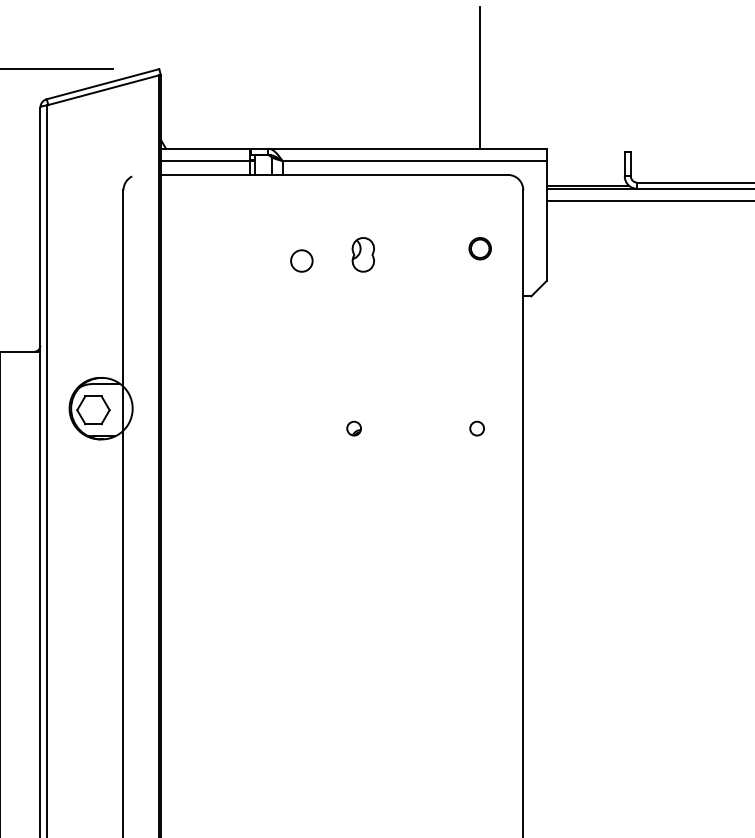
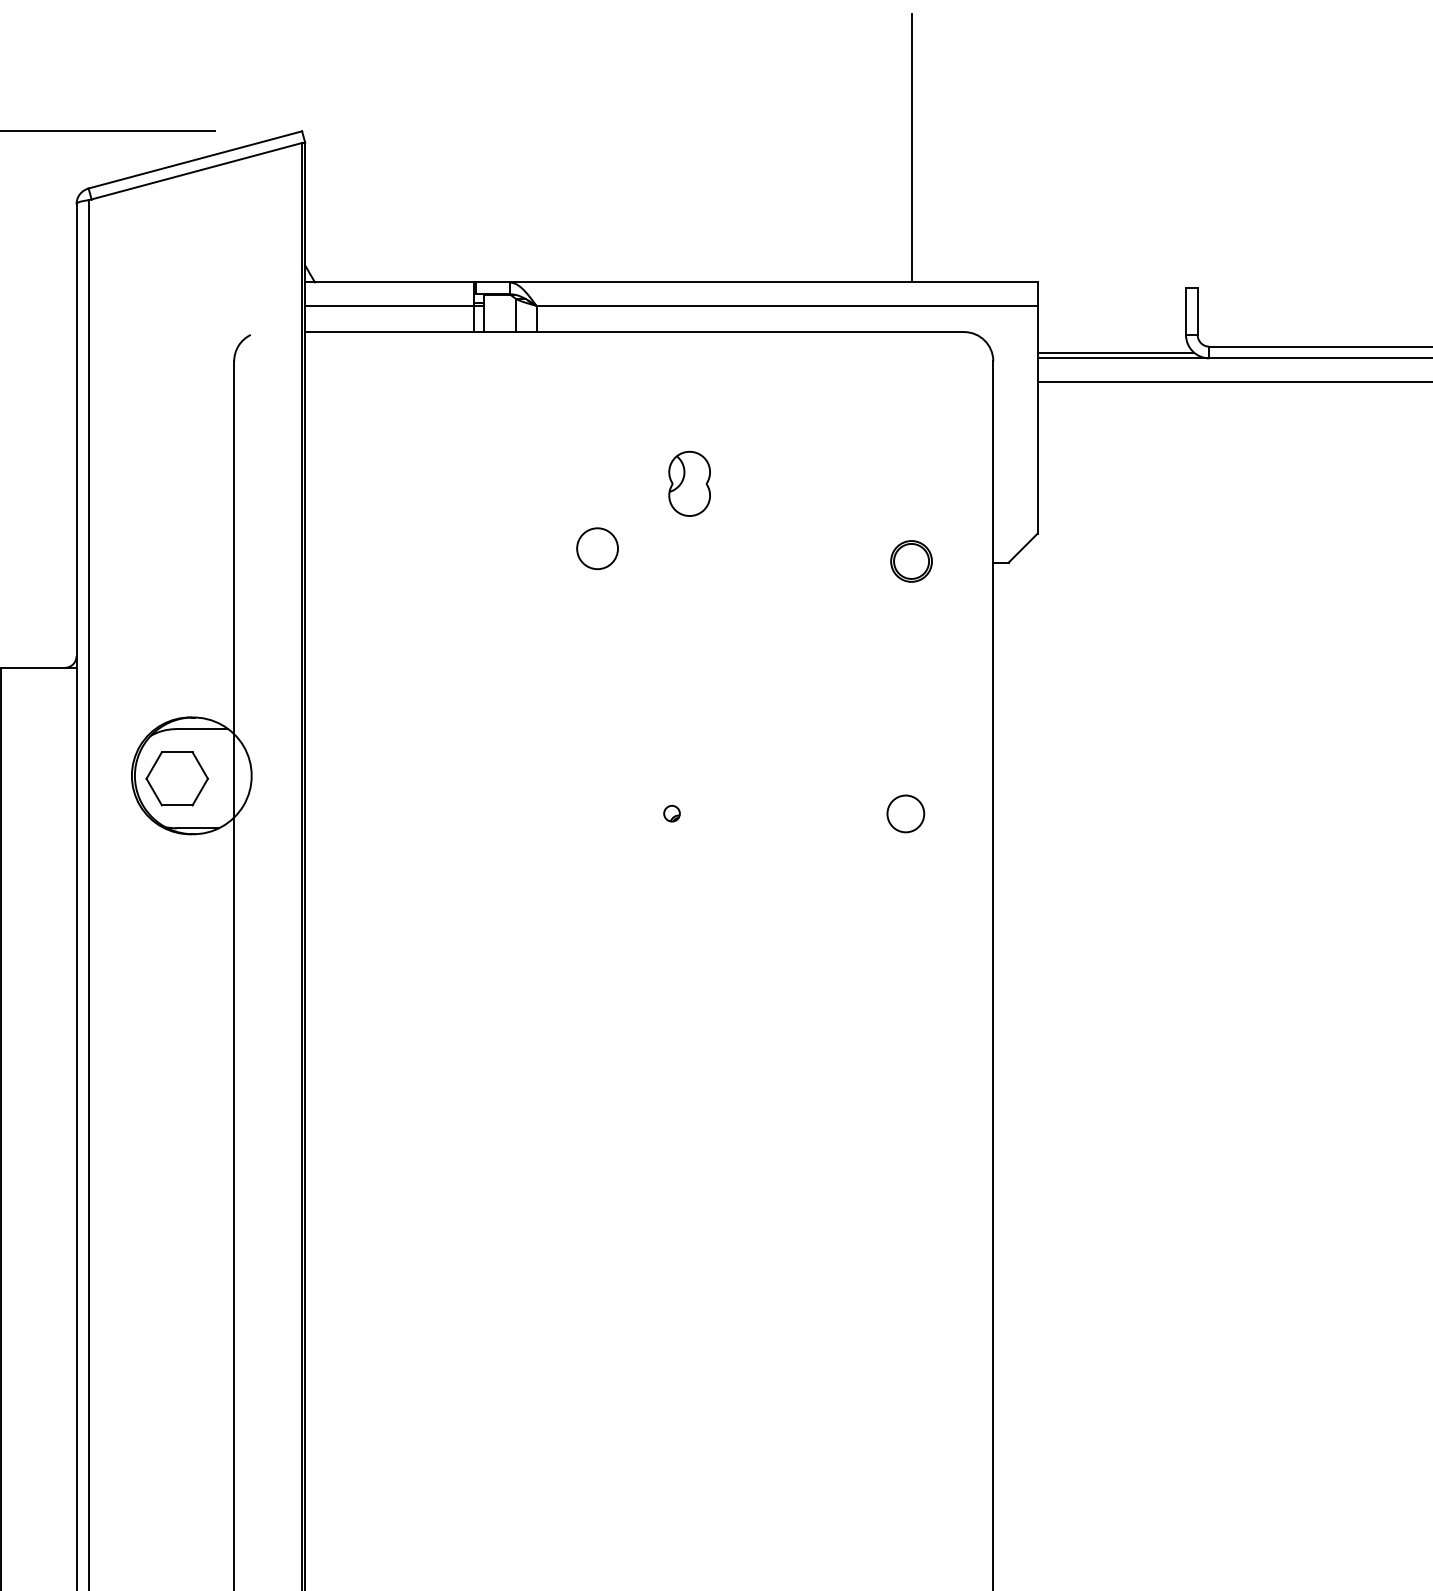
part: (479, 248) -> (910, 561), moved
circle: (301, 260) -> (596, 547), moved
part: (353, 428) -> (670, 813), size x0.6
circle: (476, 428) -> (904, 813), size x1.4

